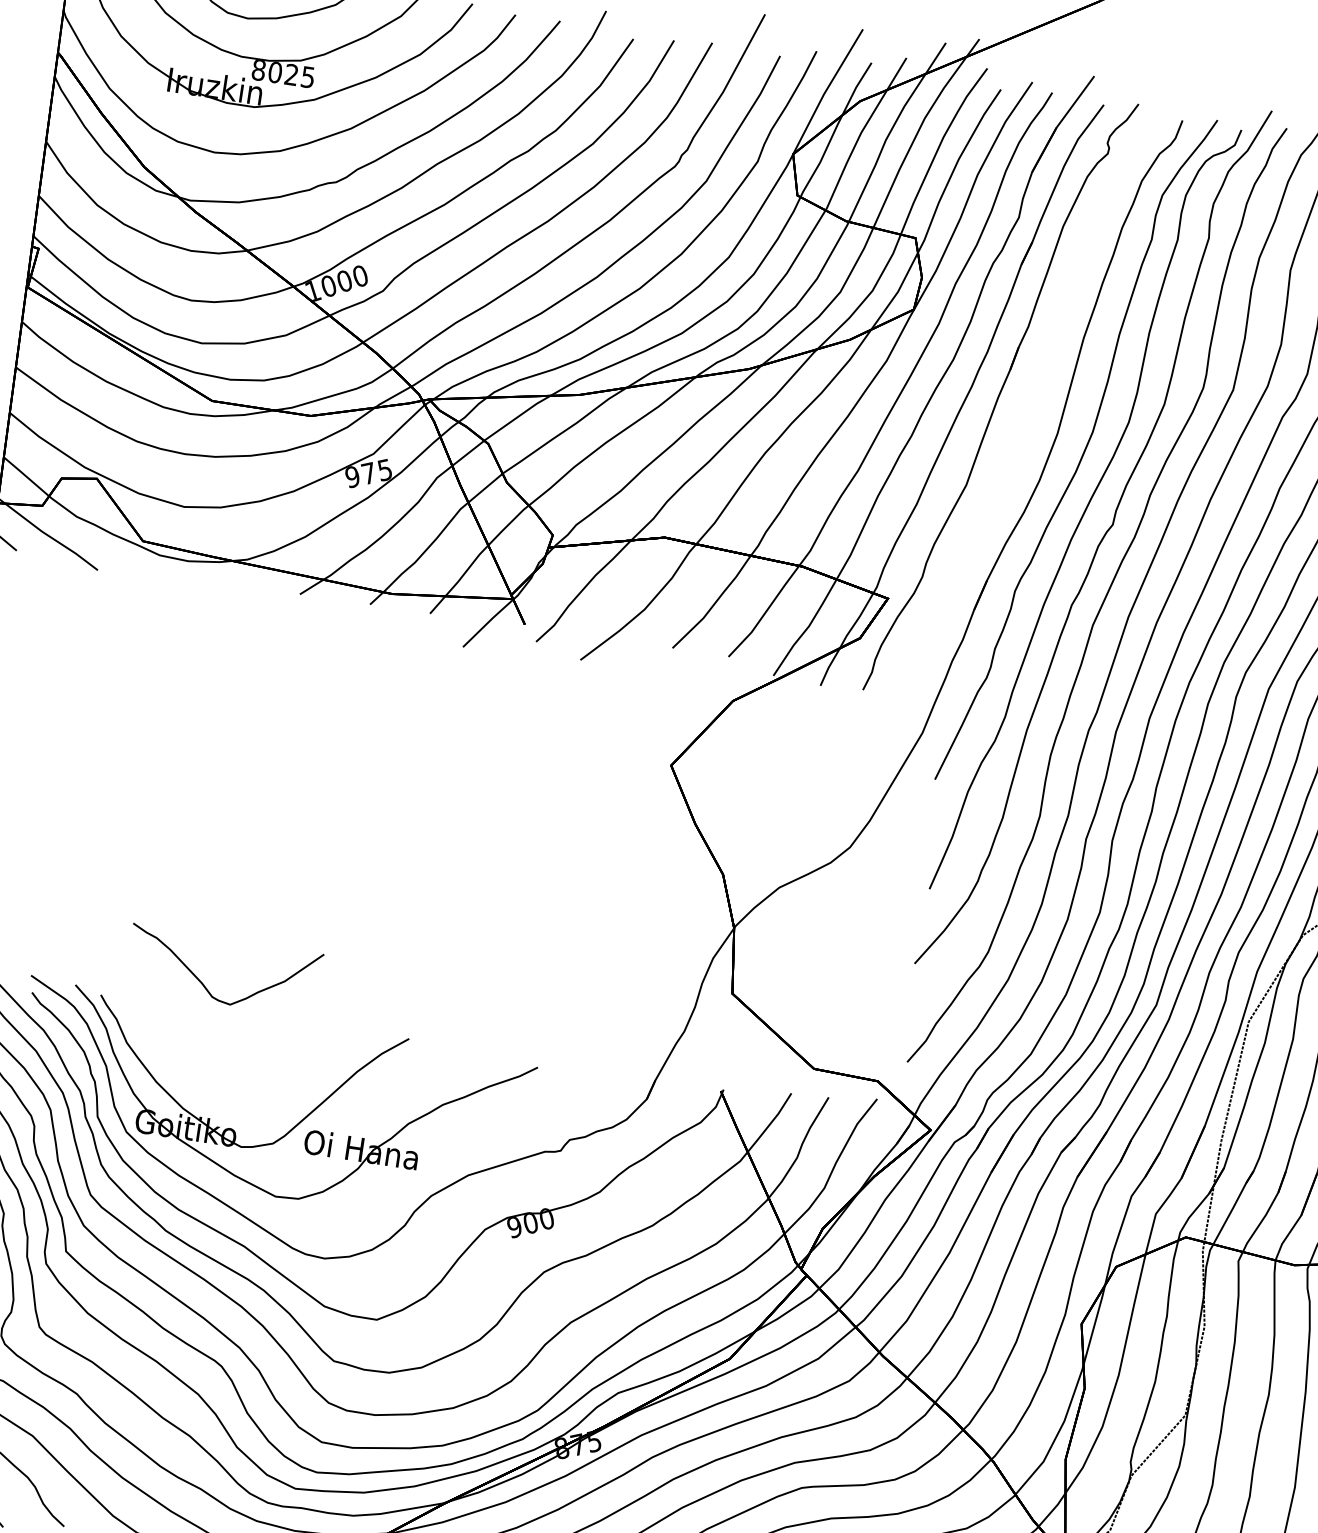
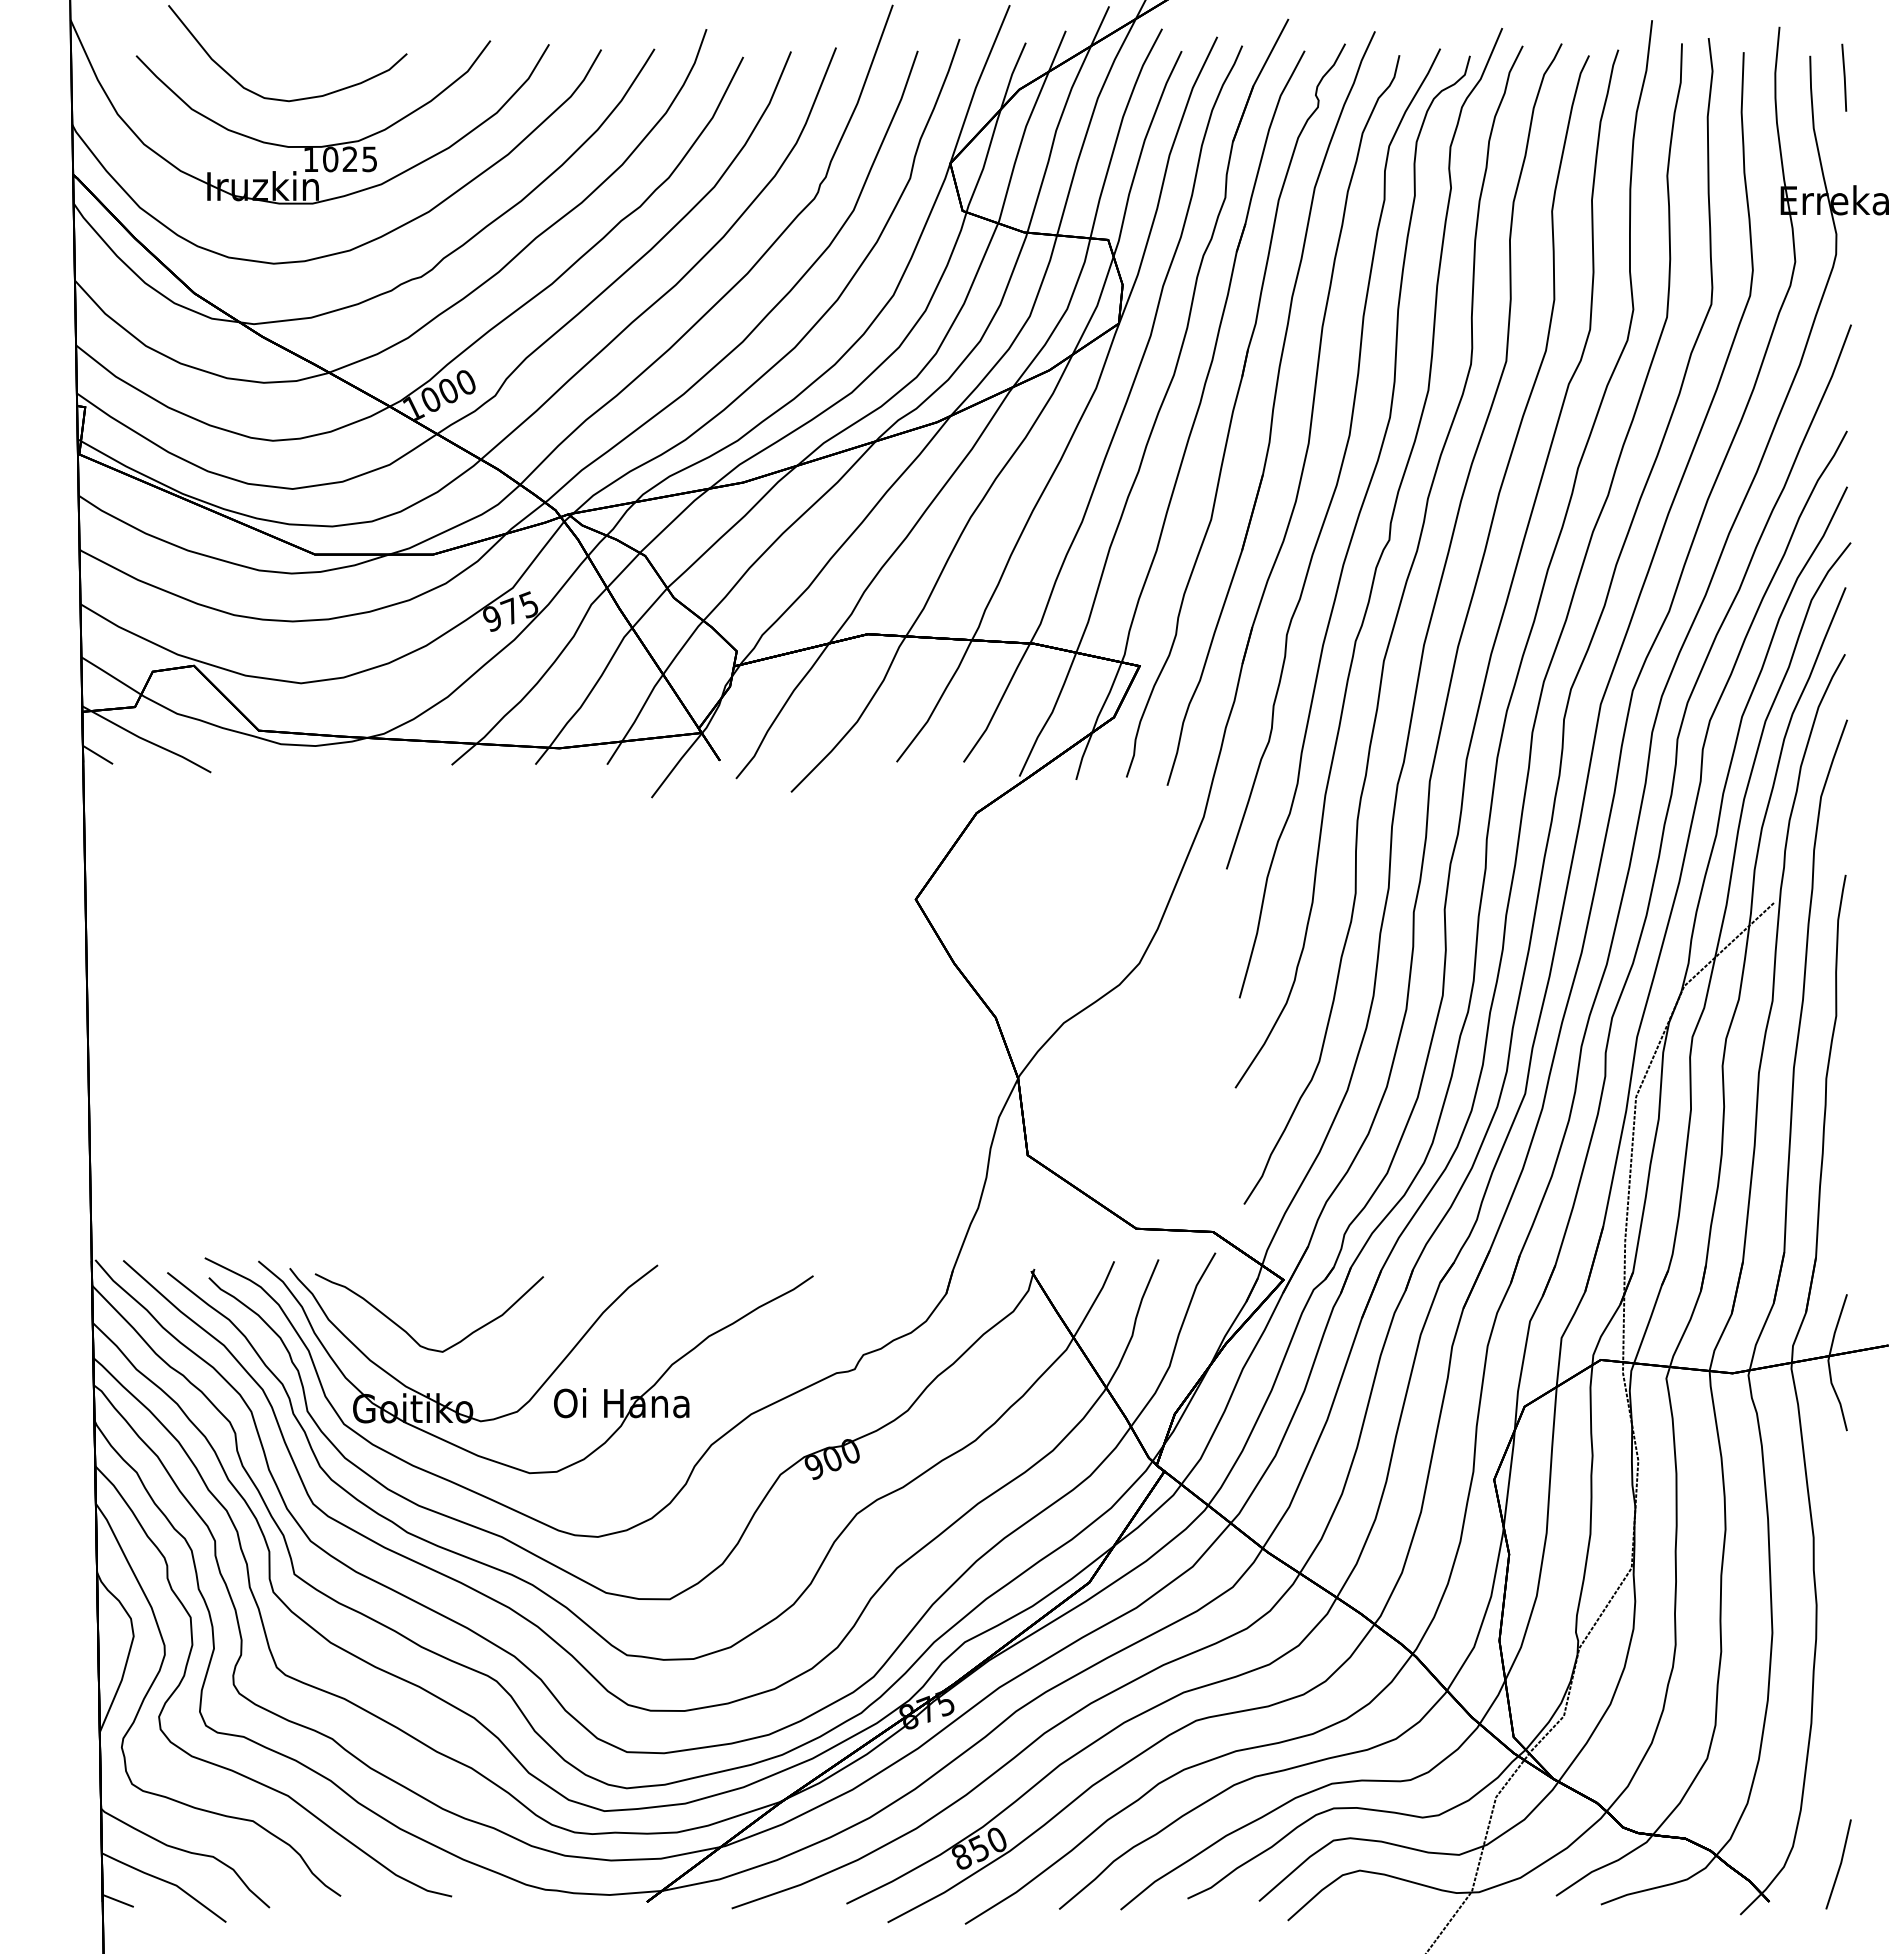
text: (258, 69) -> (310, 159), 8025 -> 1025
part: (1029, 399) -> (1270, 408), added
part: (207, 988) -> (413, 1337), moved

